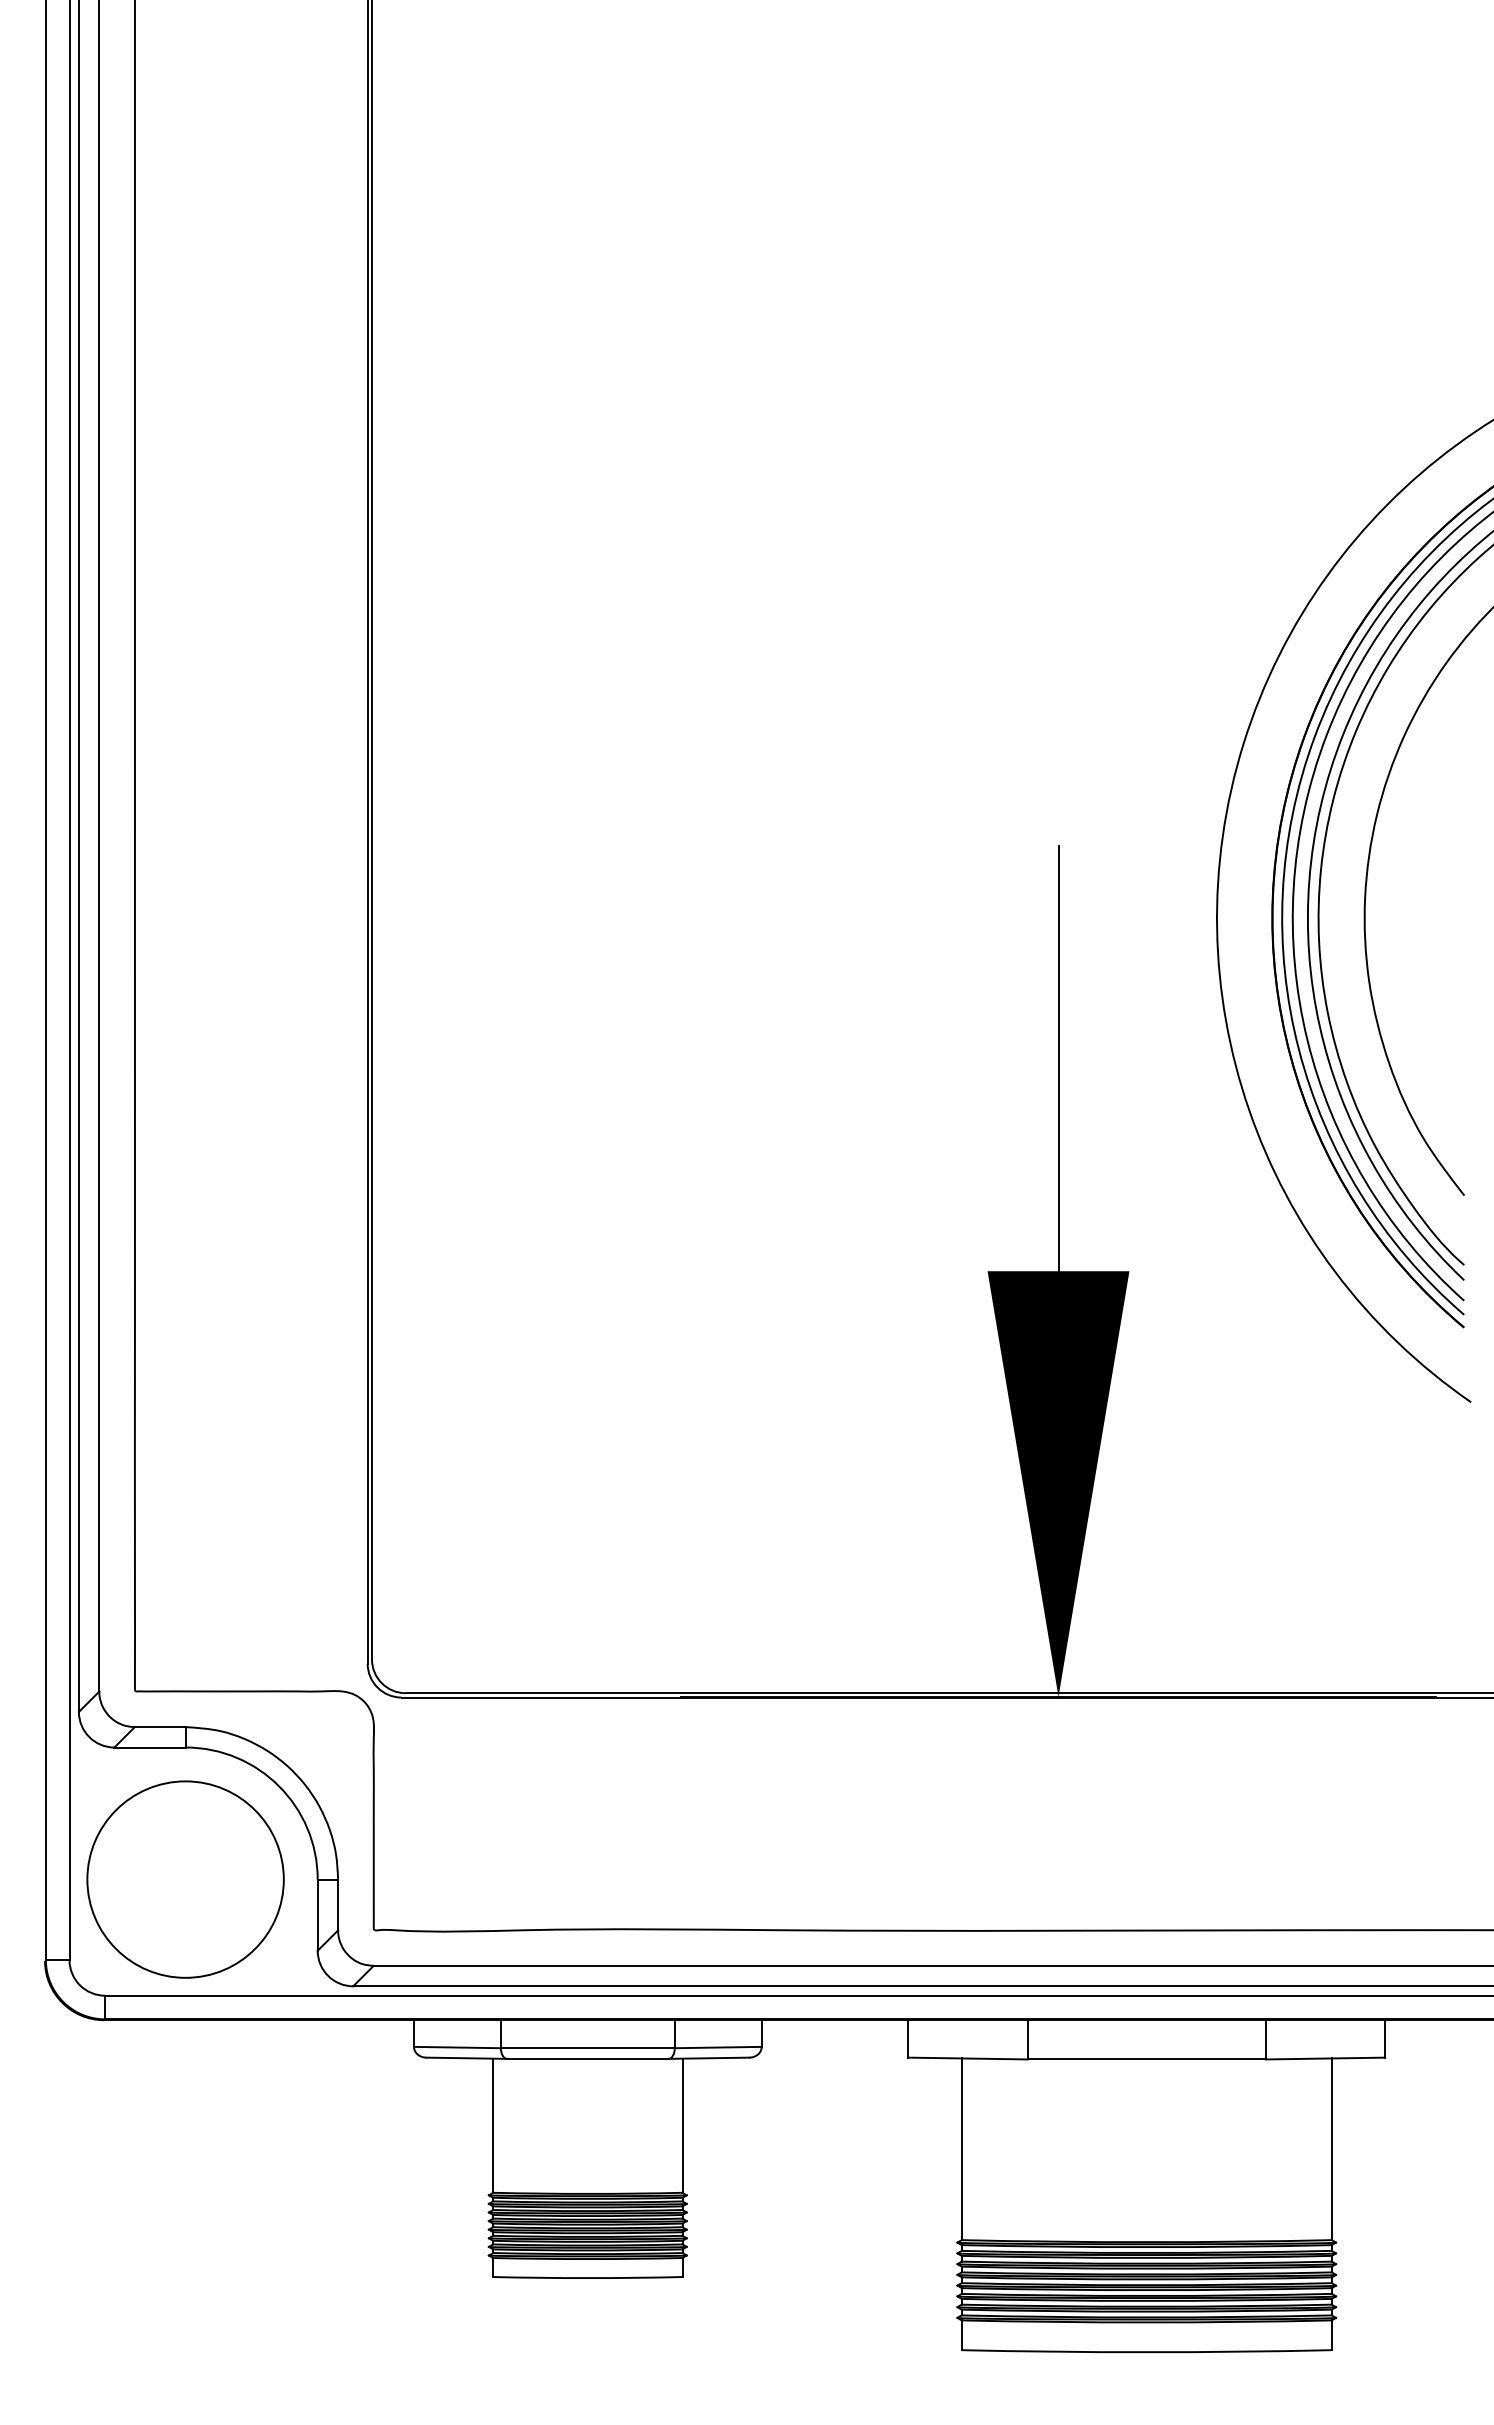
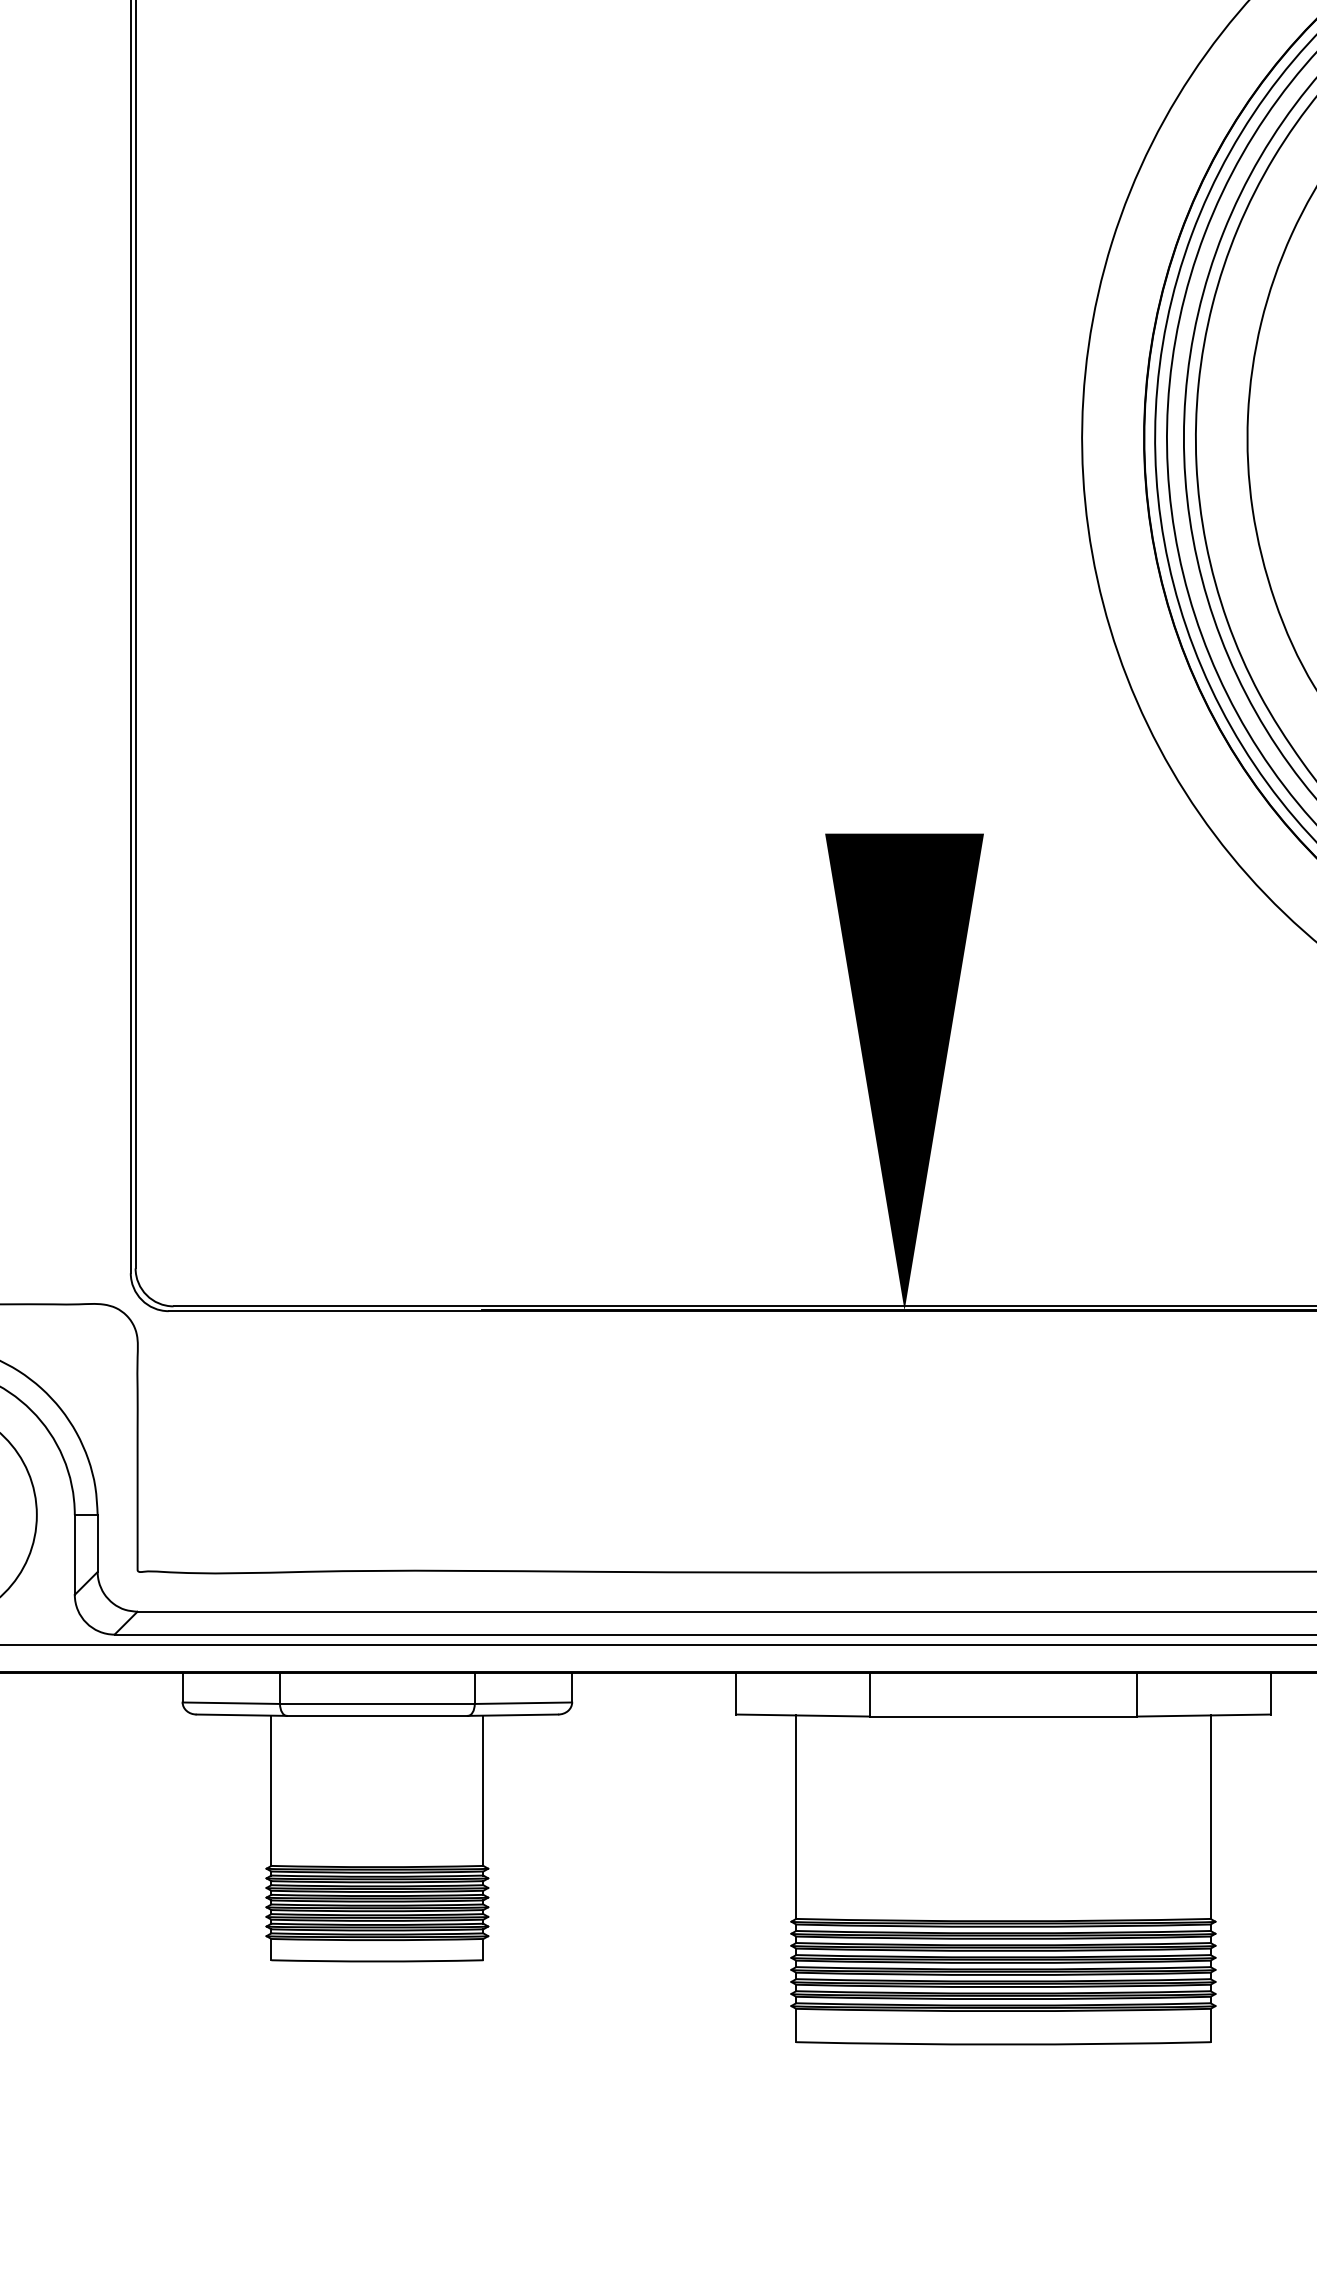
line: (1058, 1058) -> (904, 595), removed

